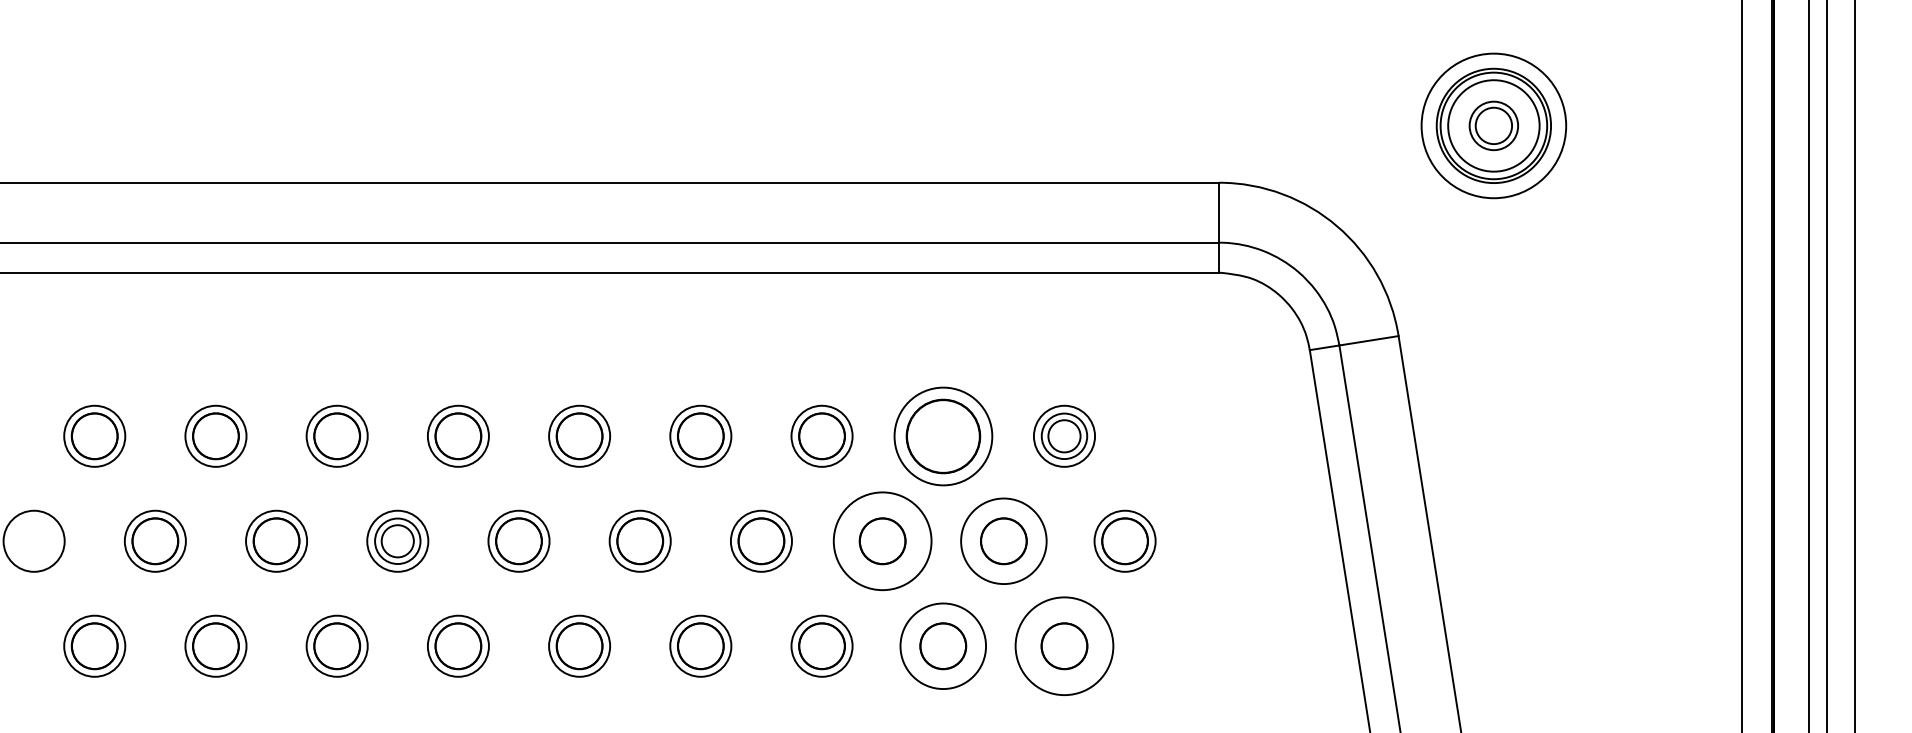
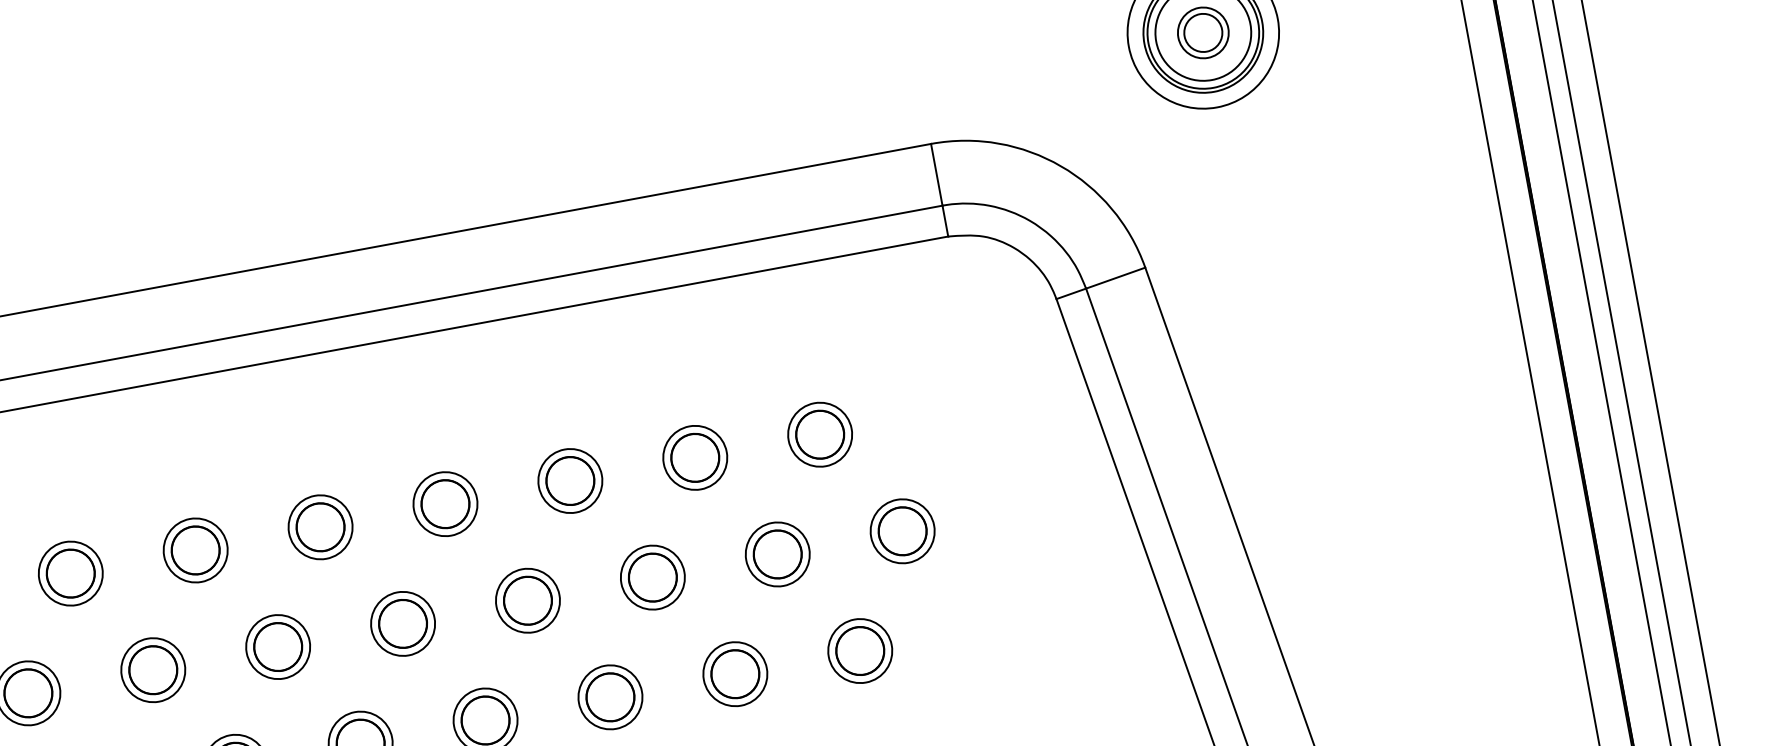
part: (942, 435) -> (694, 457), size x0.62
circle: (1064, 436) -> (820, 434), size x1.43
circle: (882, 540) -> (652, 576), size x0.62
circle: (1003, 540) -> (777, 553), size x0.71
circle: (397, 541) -> (153, 670), size x1.43
circle: (942, 645) -> (734, 673), size x0.71
circle: (1064, 645) -> (860, 650), size x0.62

